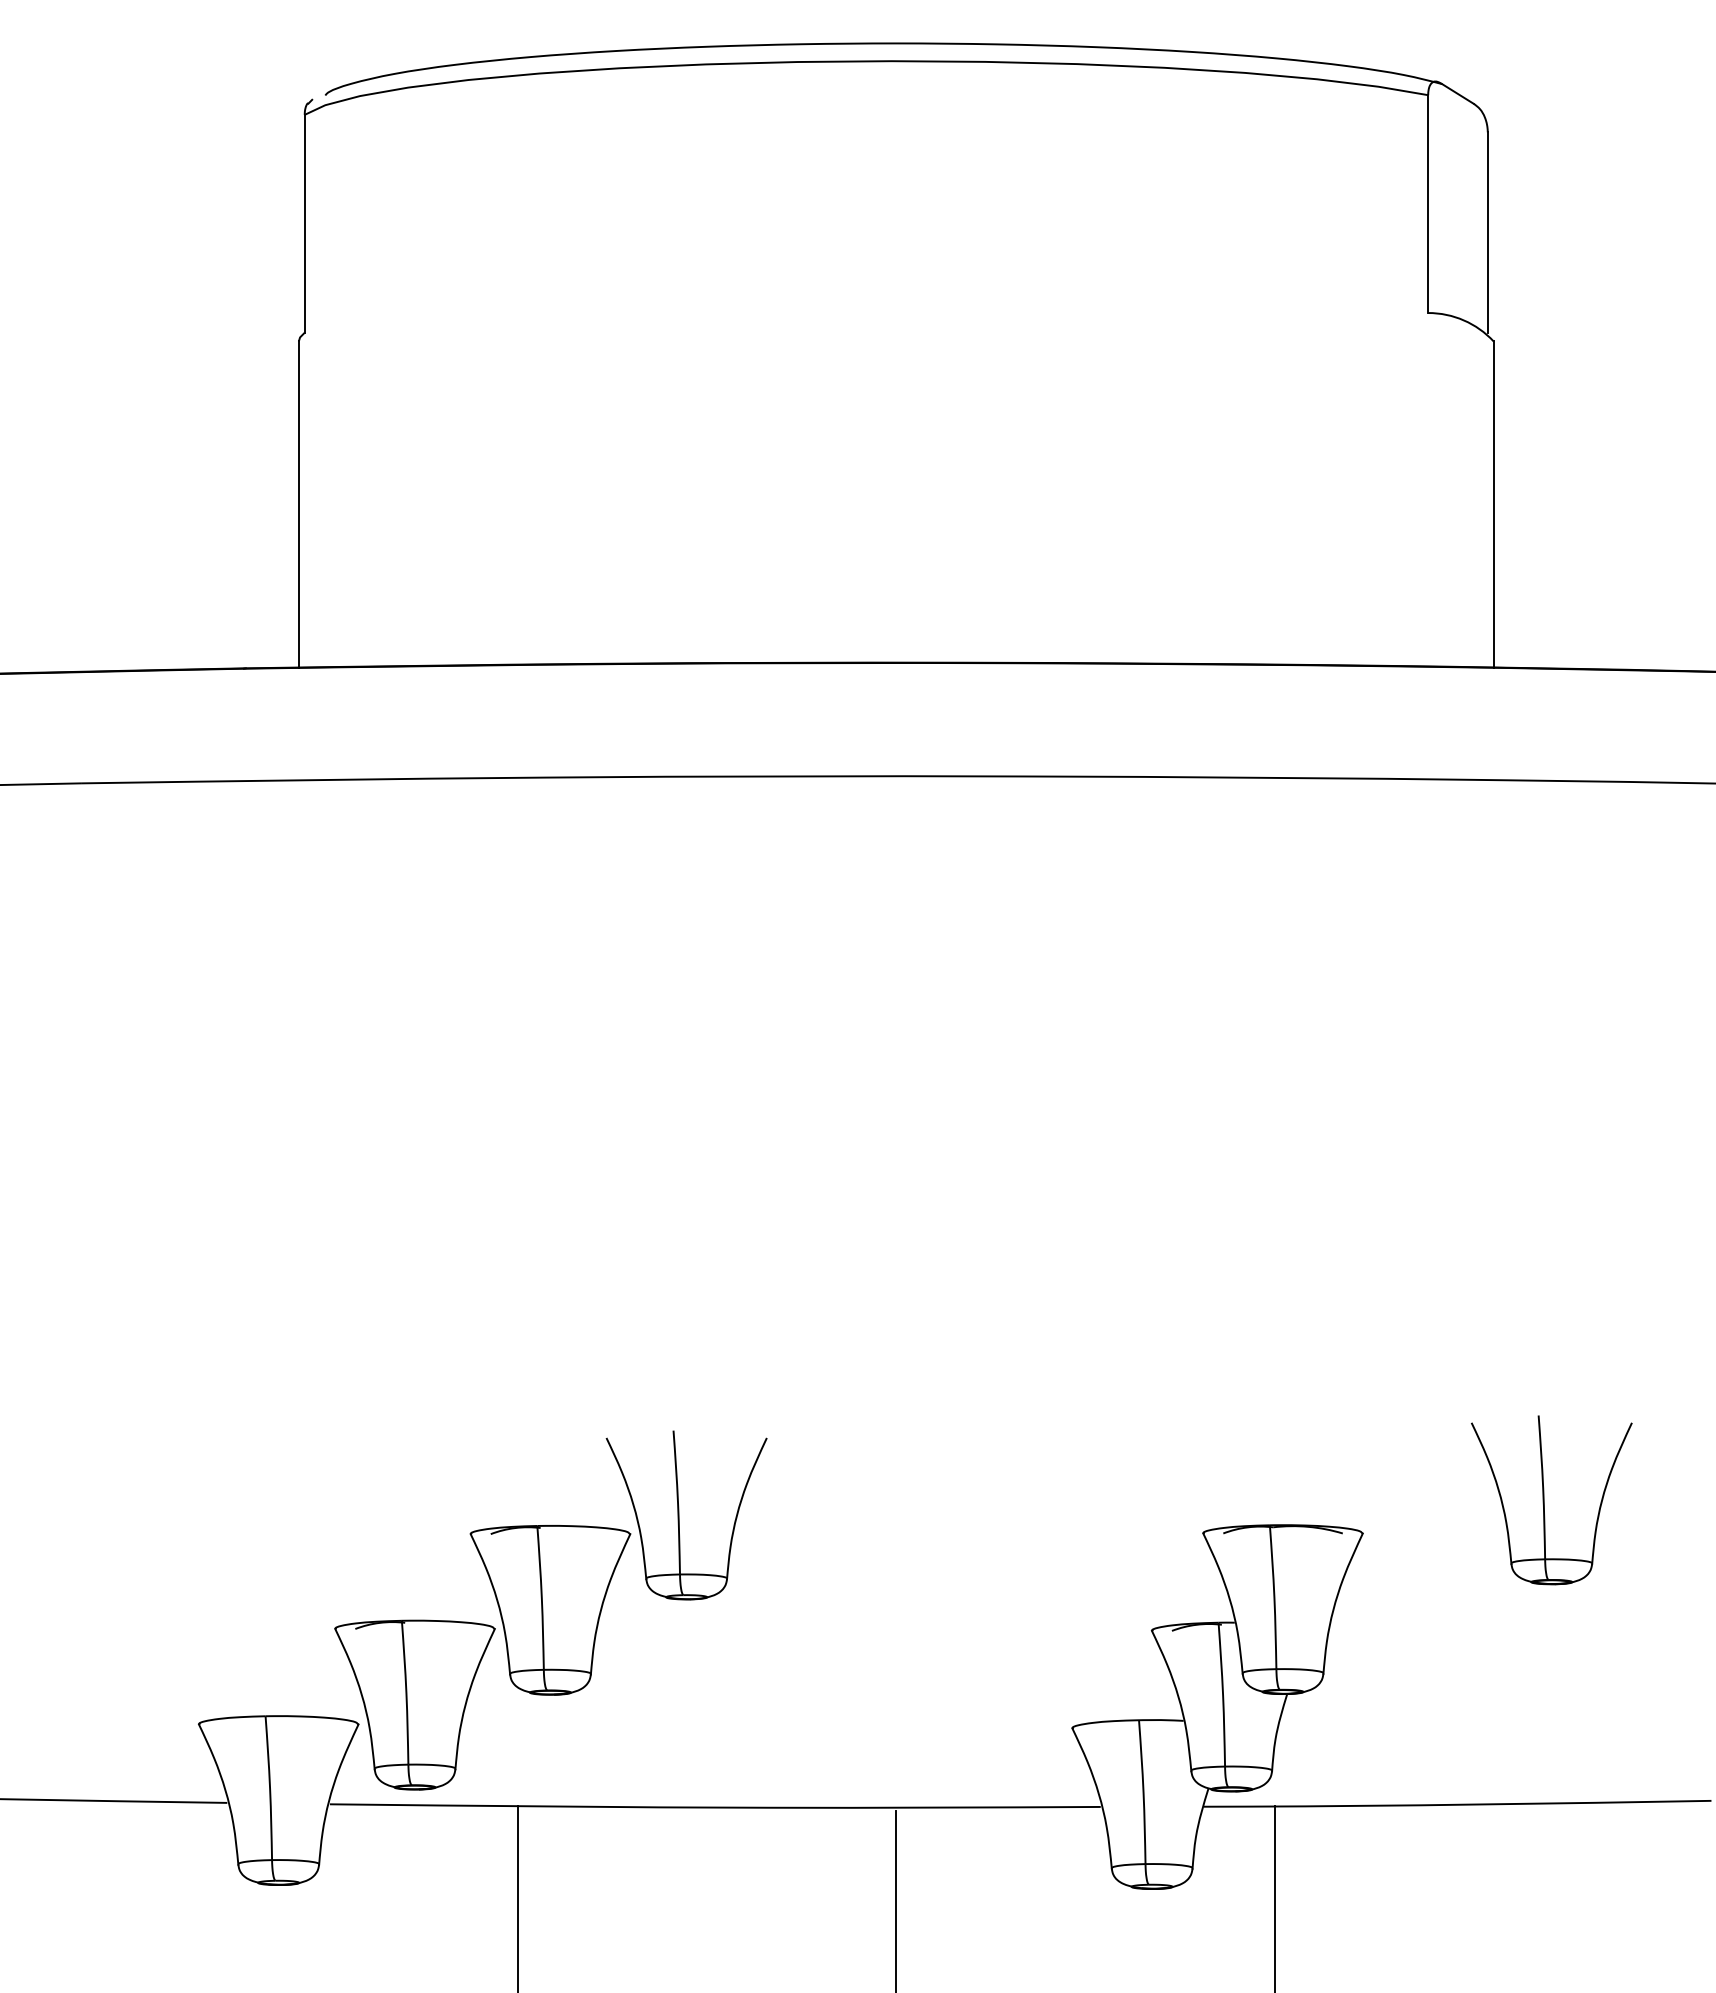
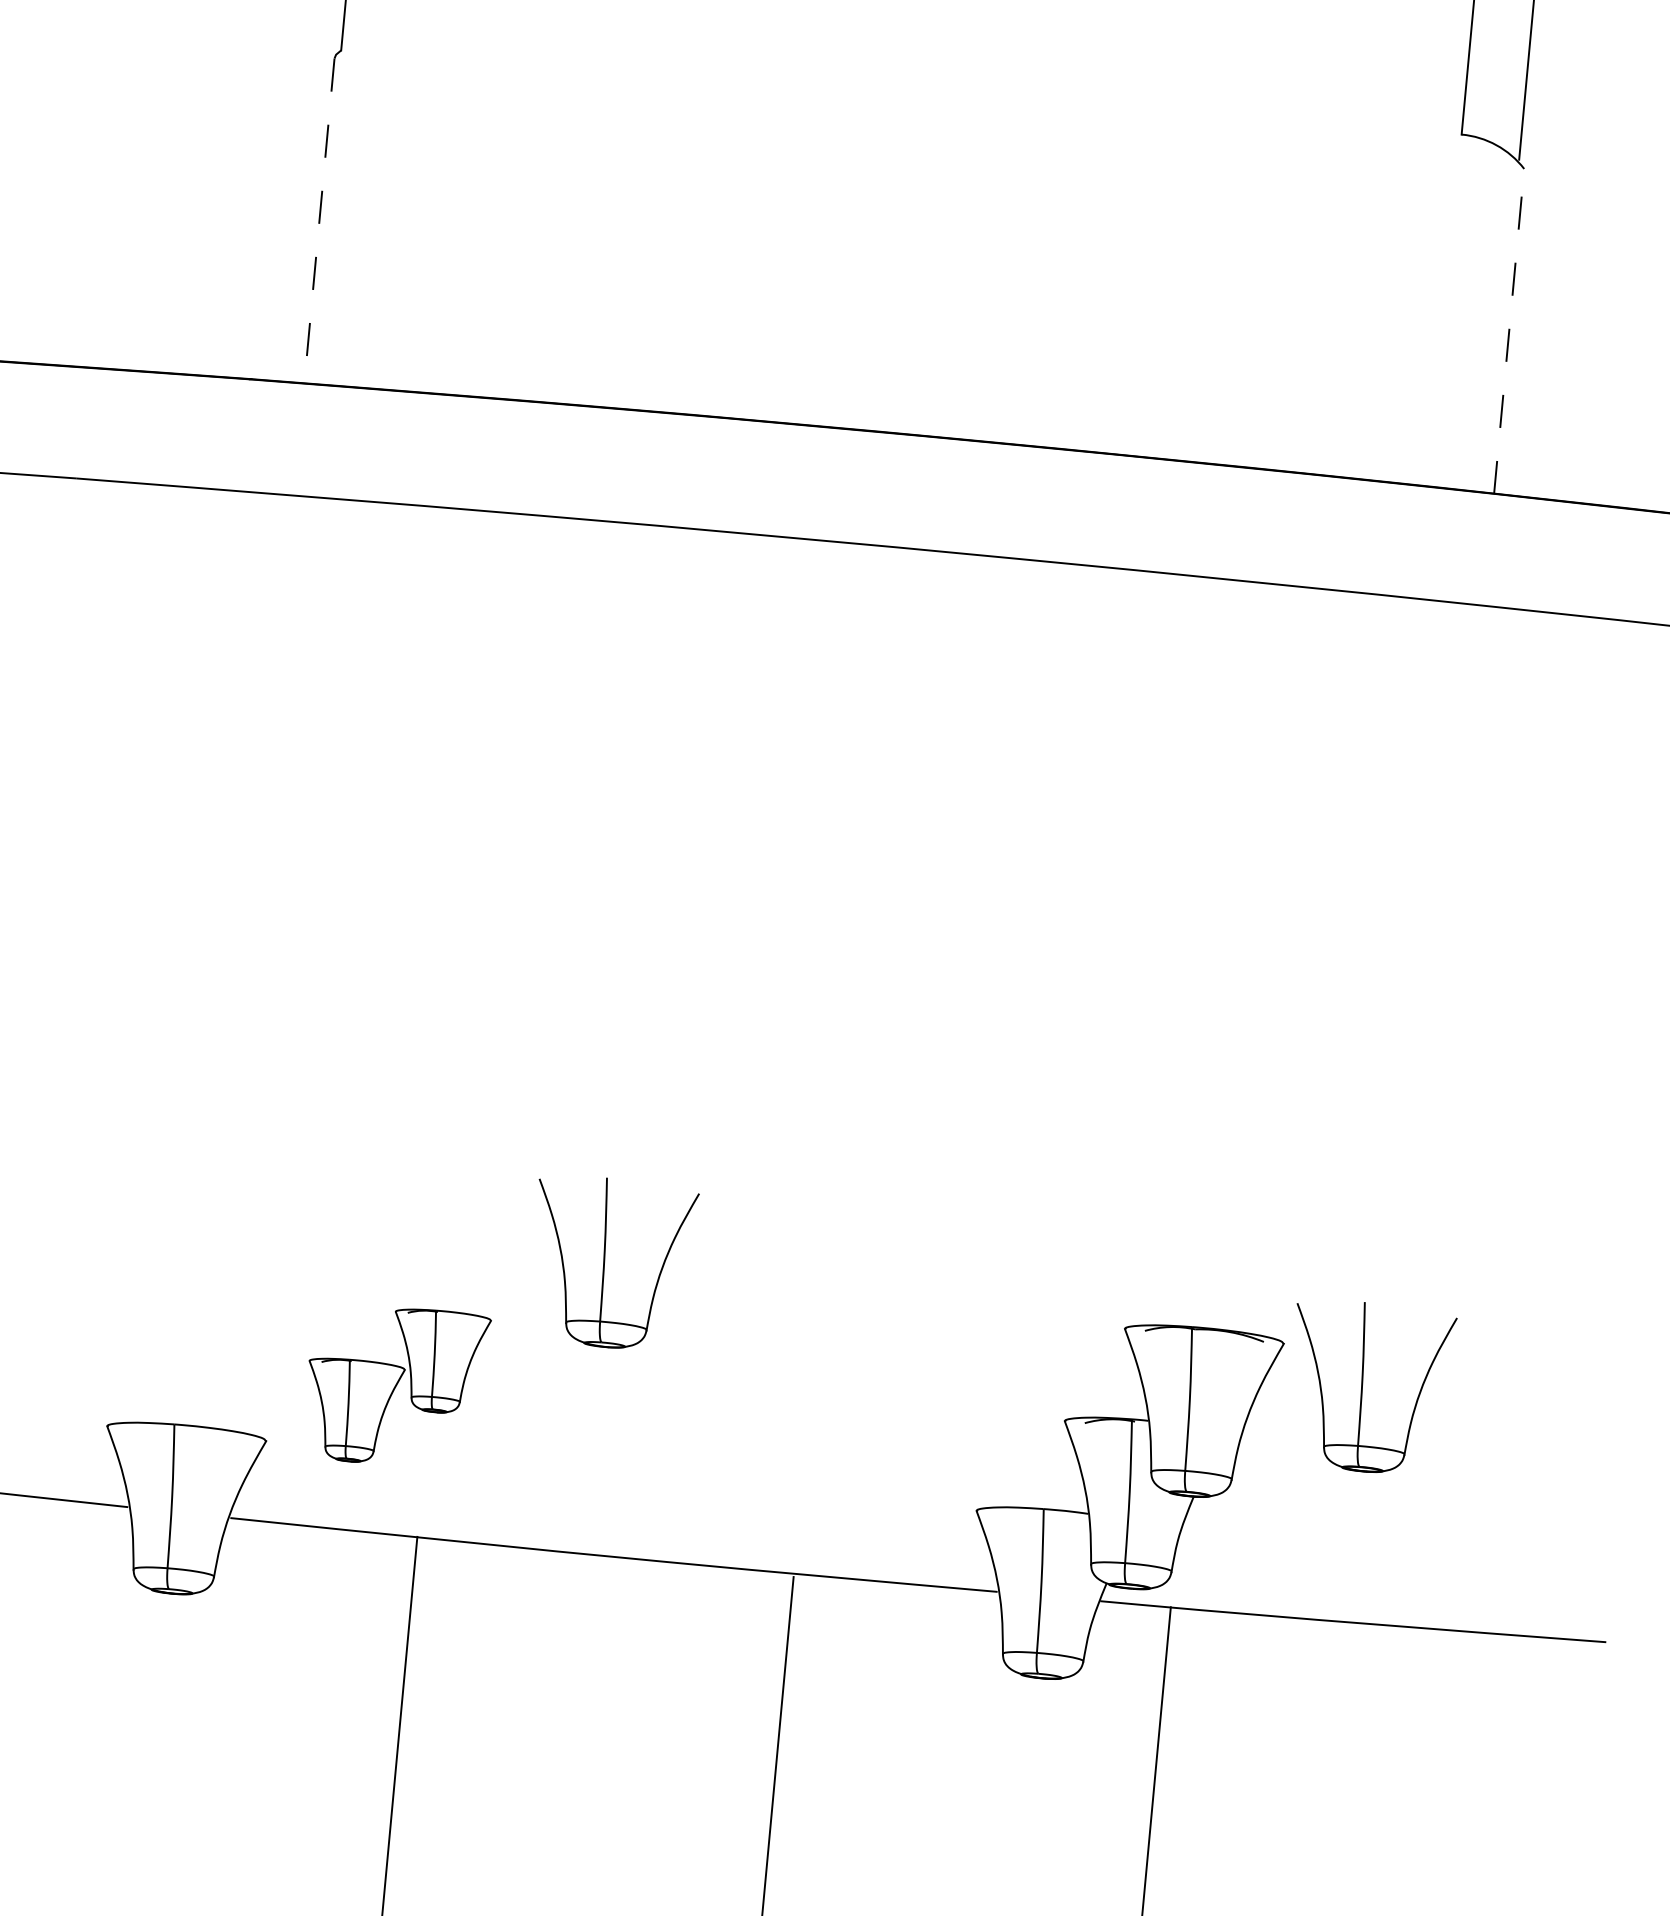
line: (1493, 504) -> (1509, 331), solid -> dashed
line: (298, 505) -> (319, 221), solid -> dashed
part: (1544, 1500) -> (1362, 1387), moved
part: (482, 1657) -> (395, 1385), size x0.6

